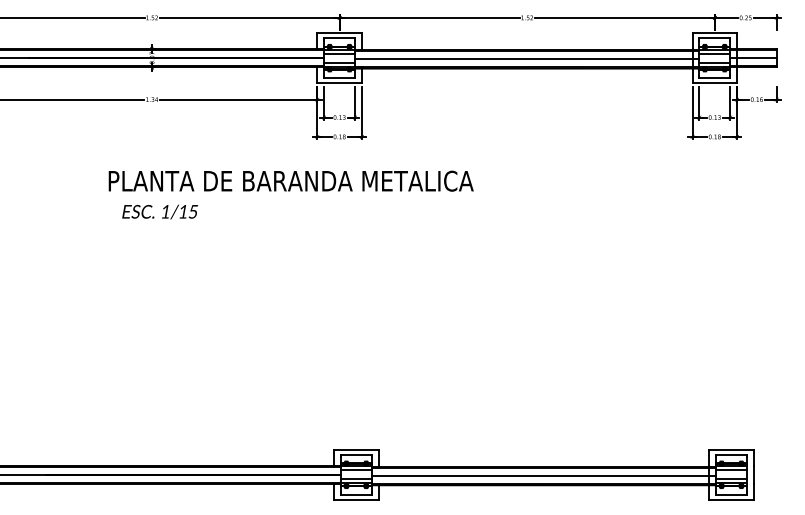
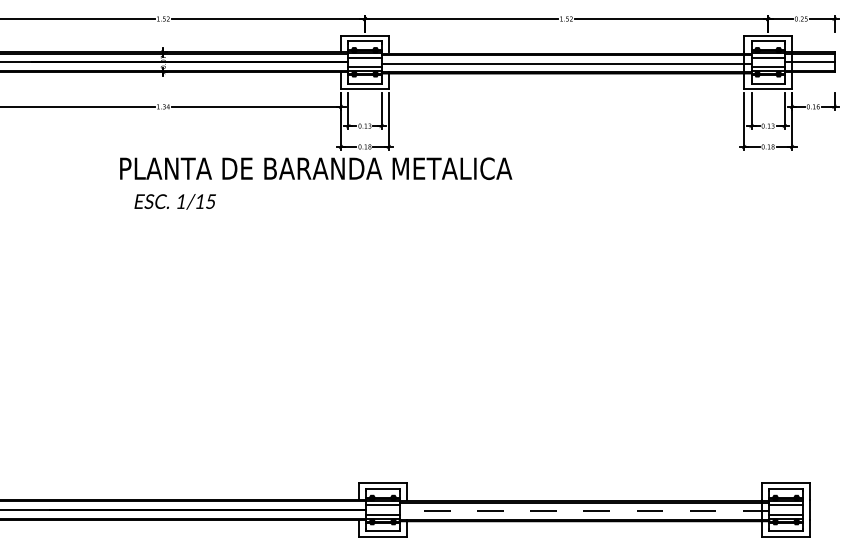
text: (290, 194) -> (315, 183), moved
line: (543, 476) -> (584, 511), solid -> dashed

